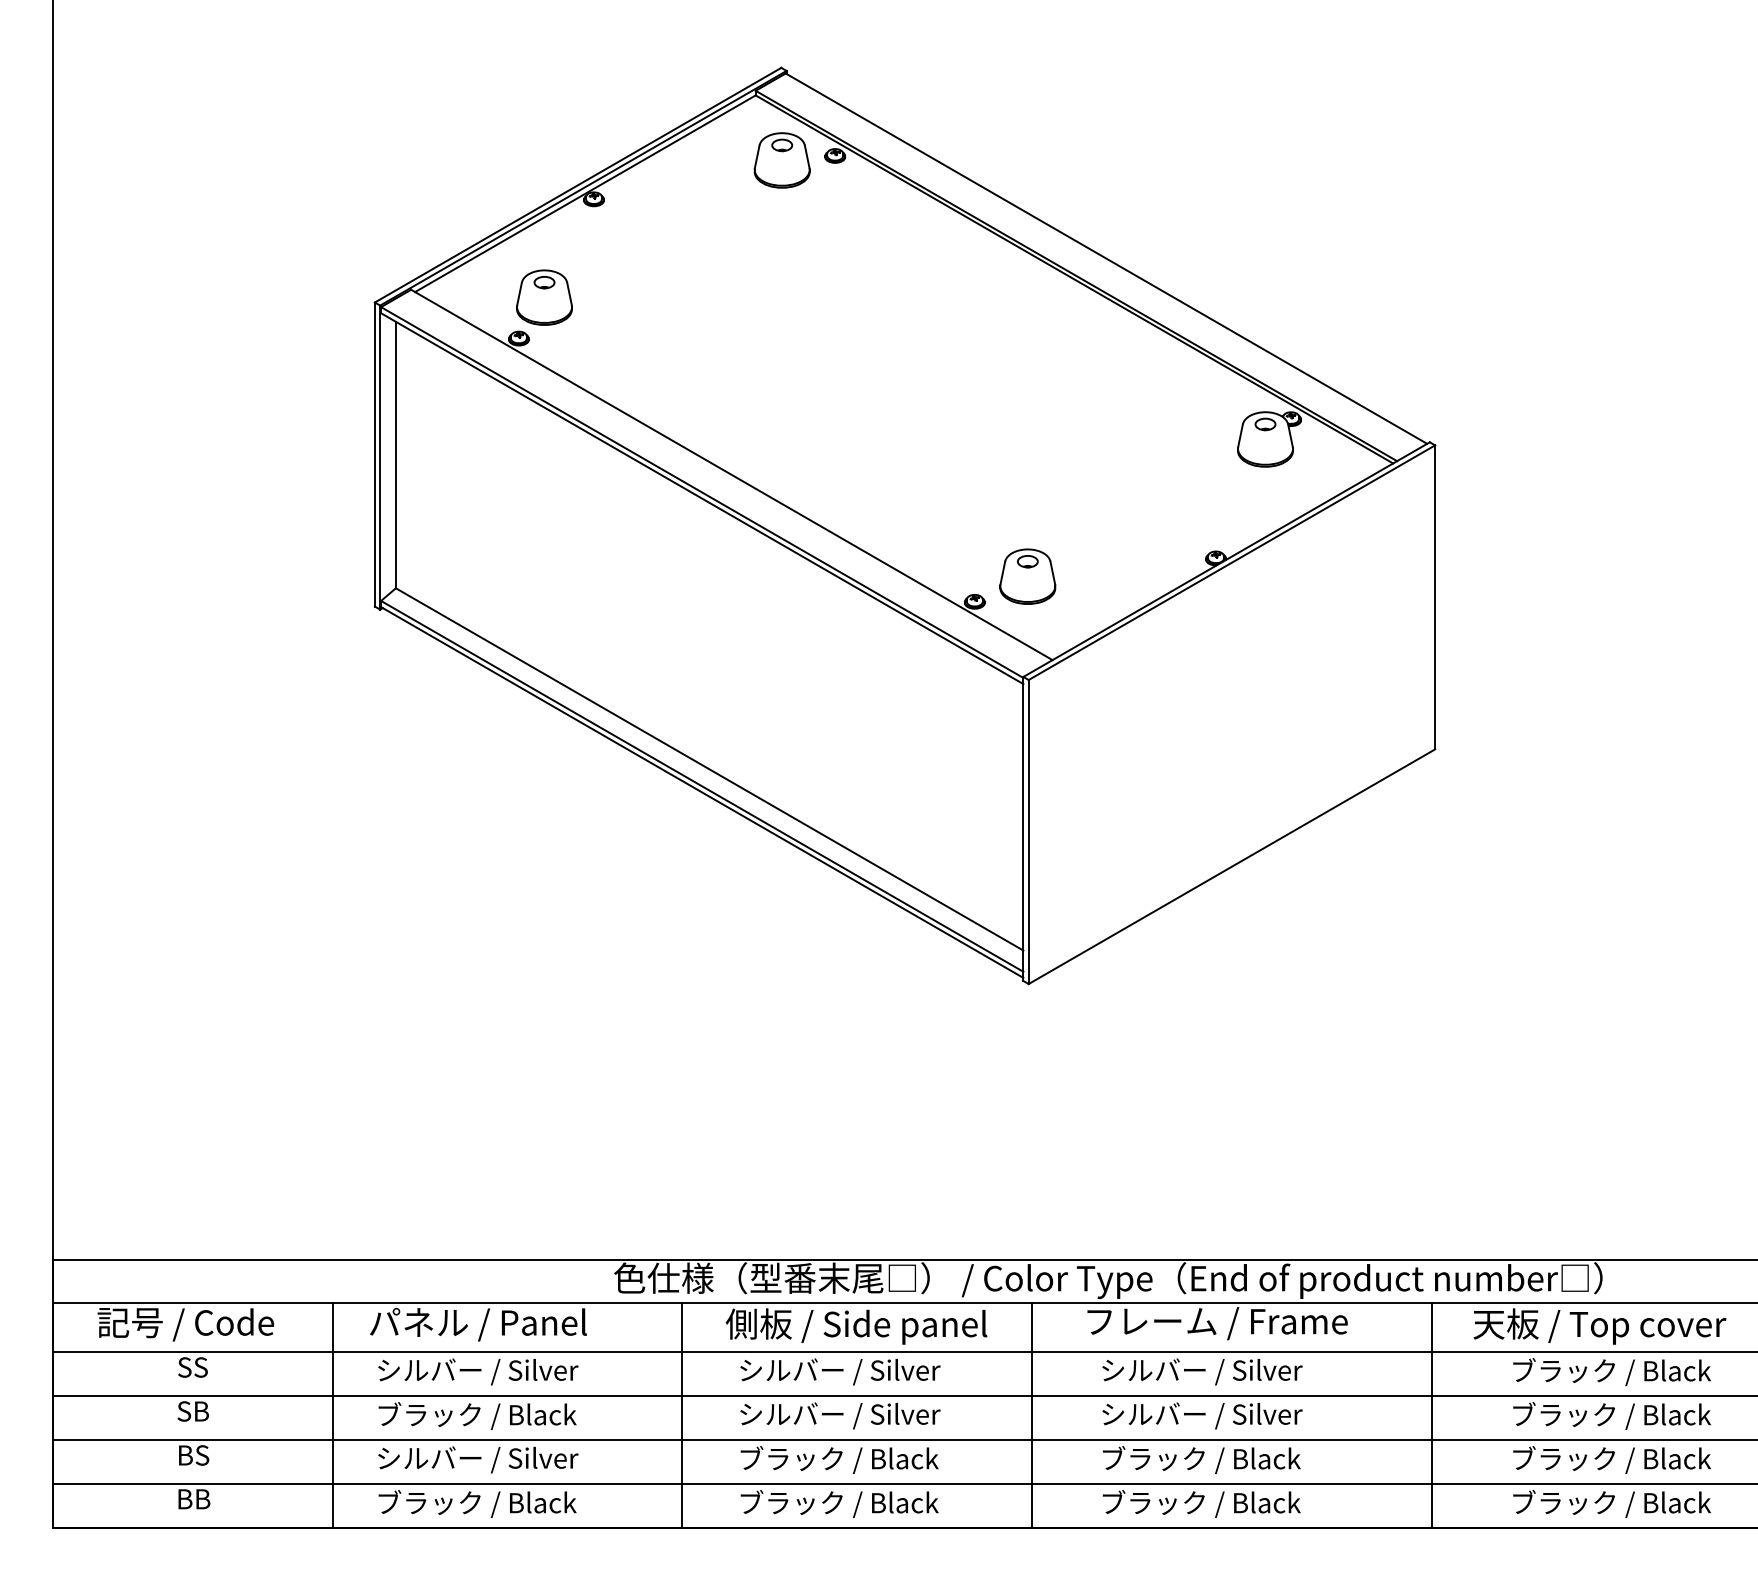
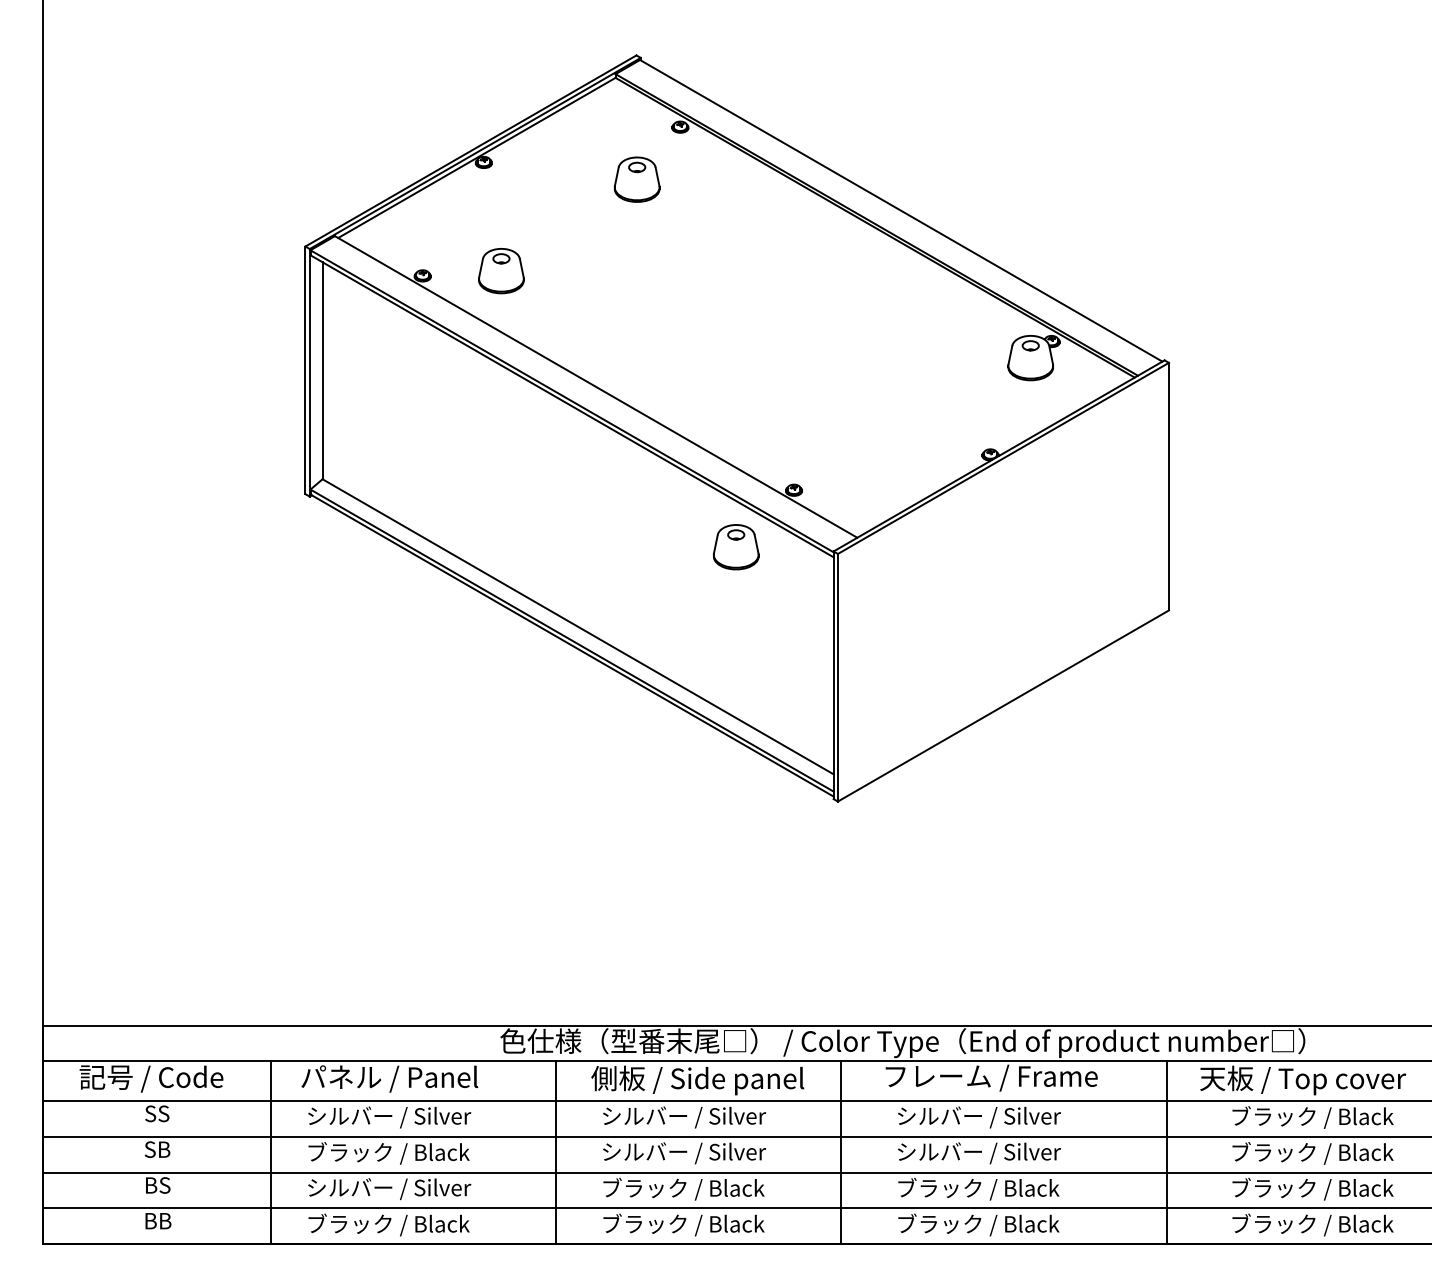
part: (781, 160) -> (636, 179), moved
part: (544, 297) -> (501, 270), moved
part: (1027, 576) -> (735, 547), moved

